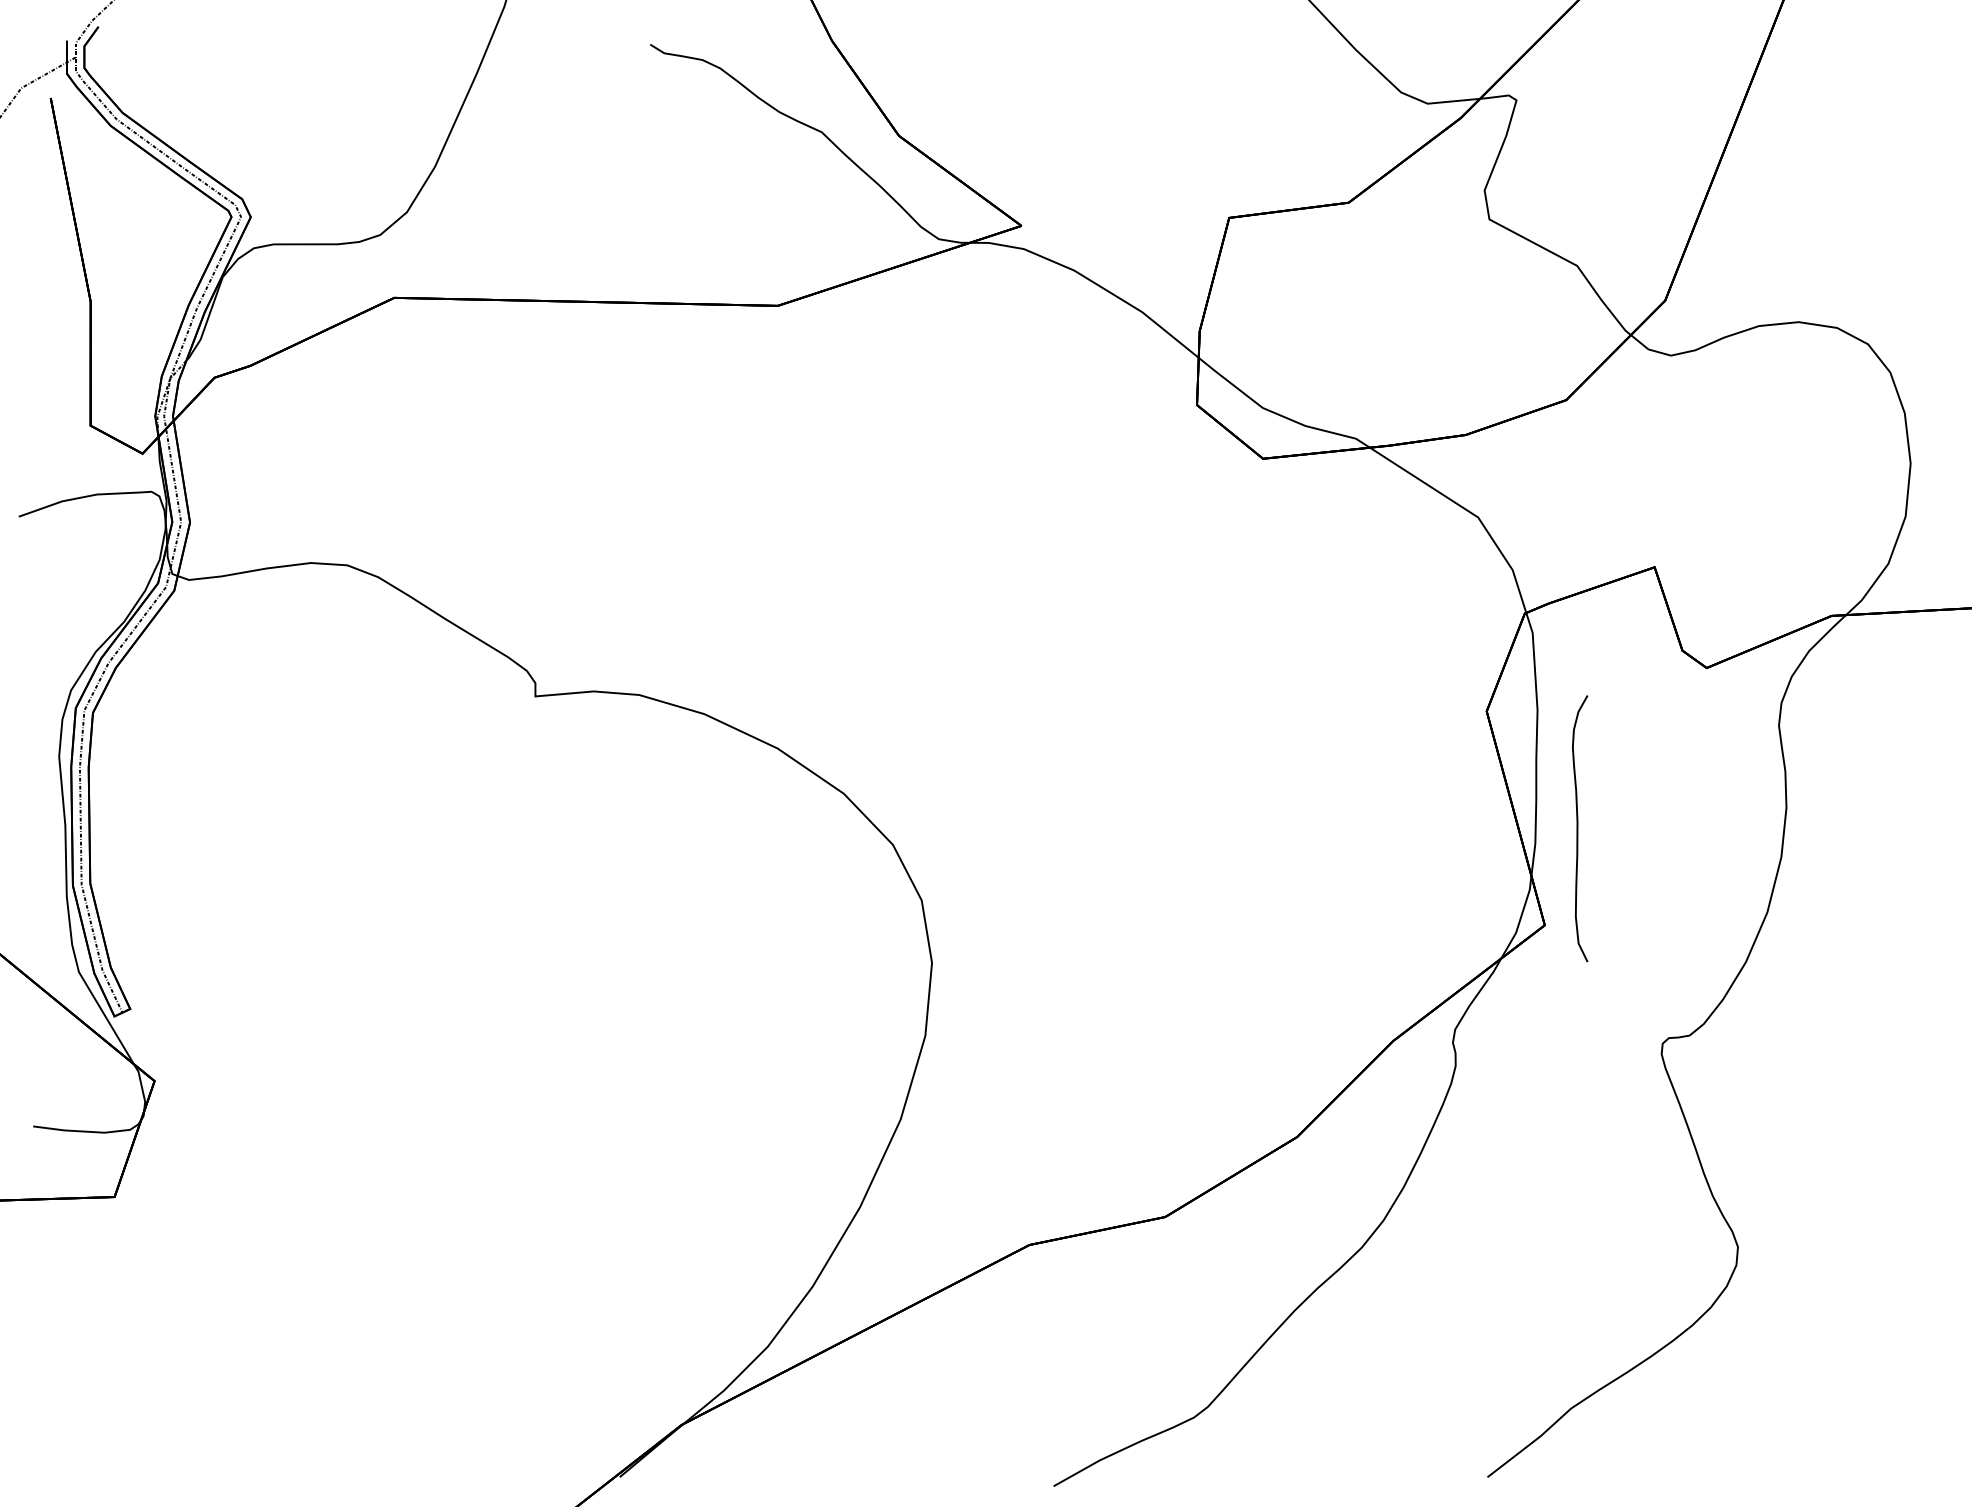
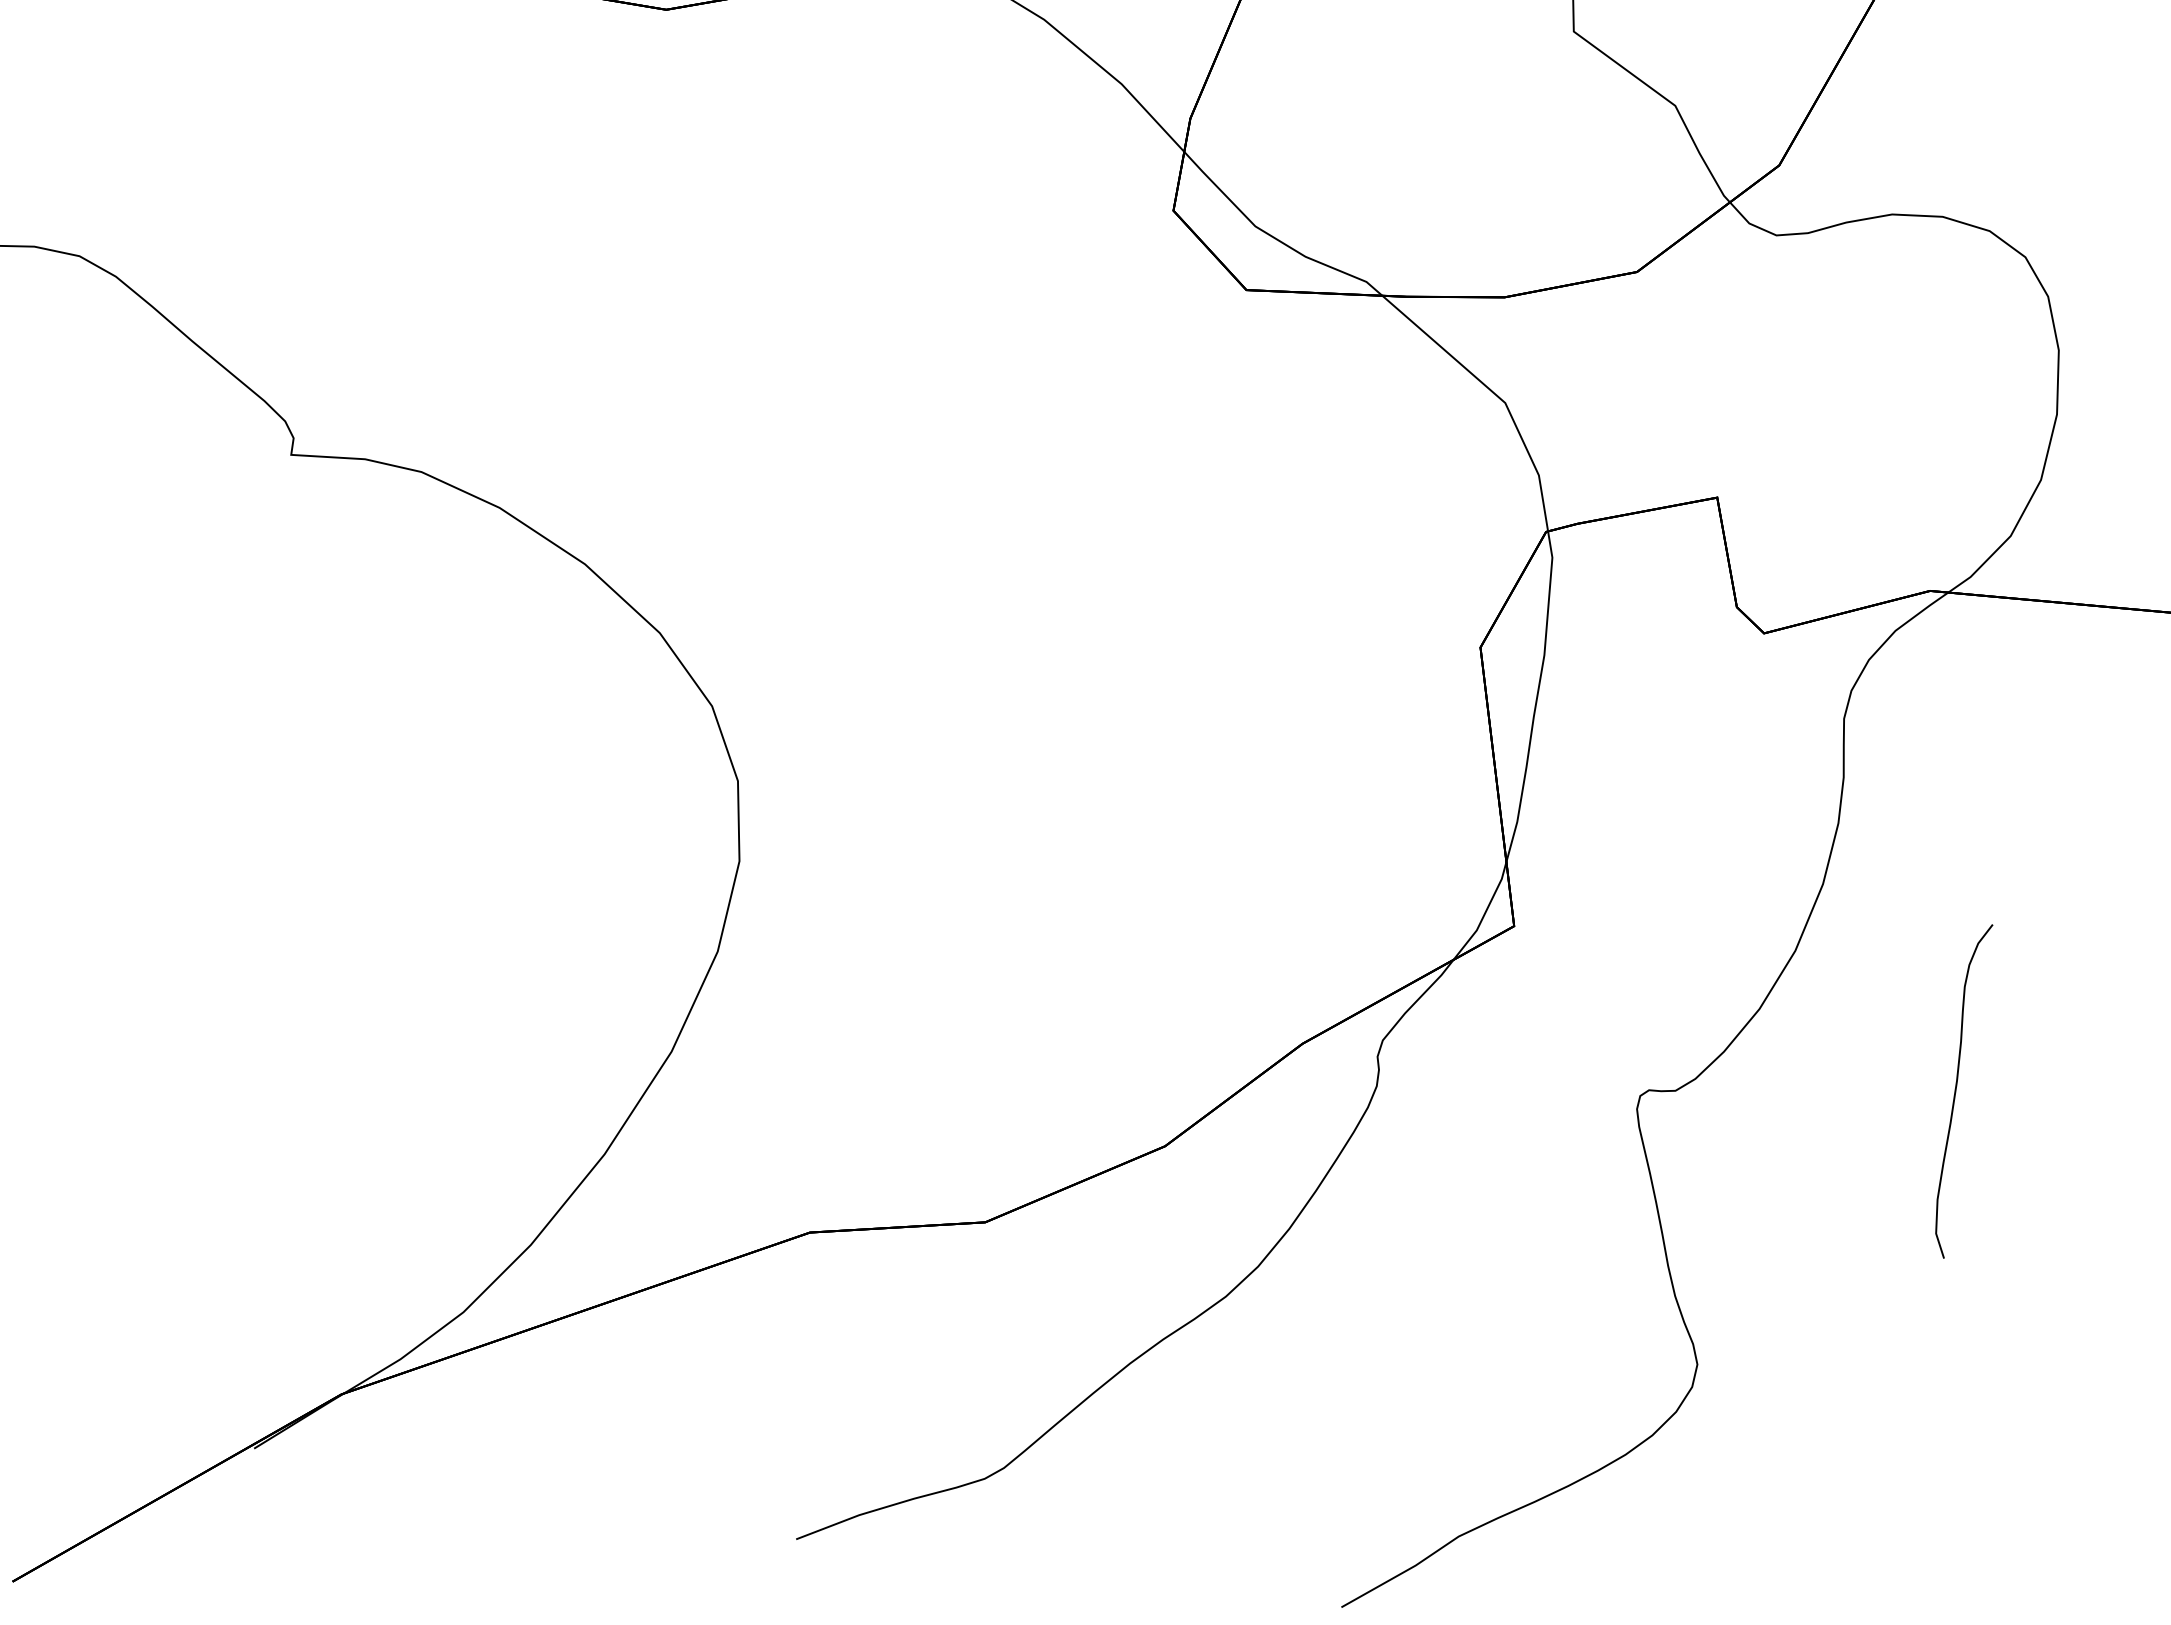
curve: (1578, 828) -> (1957, 1089), moved

